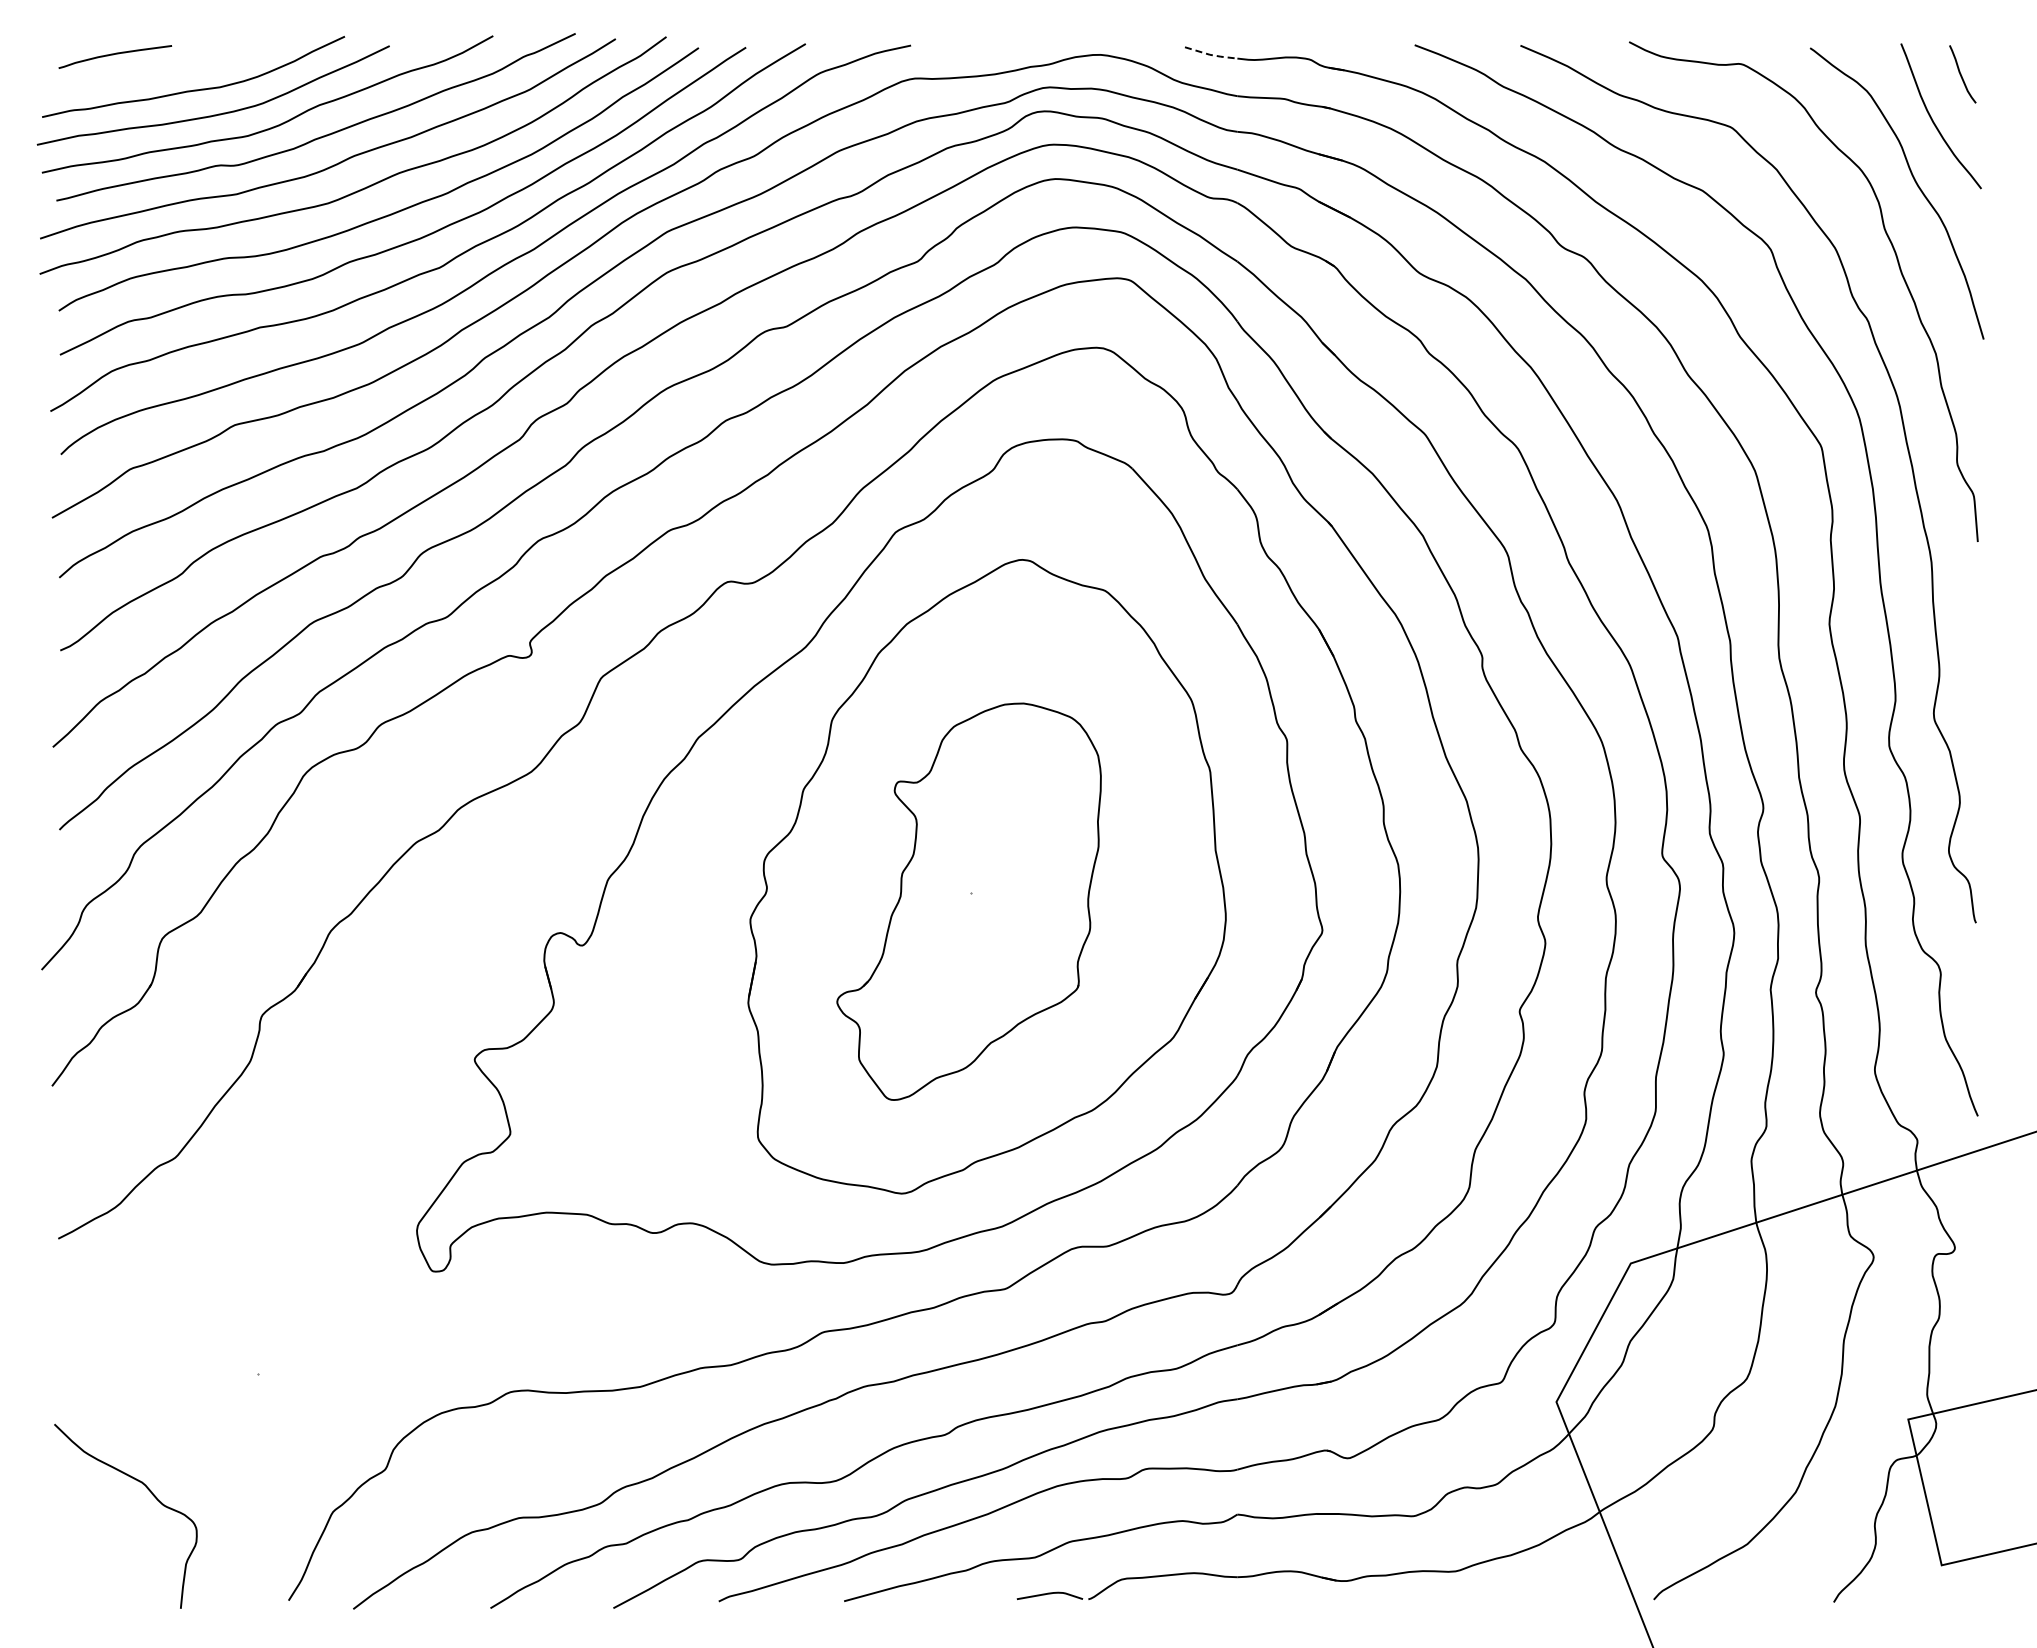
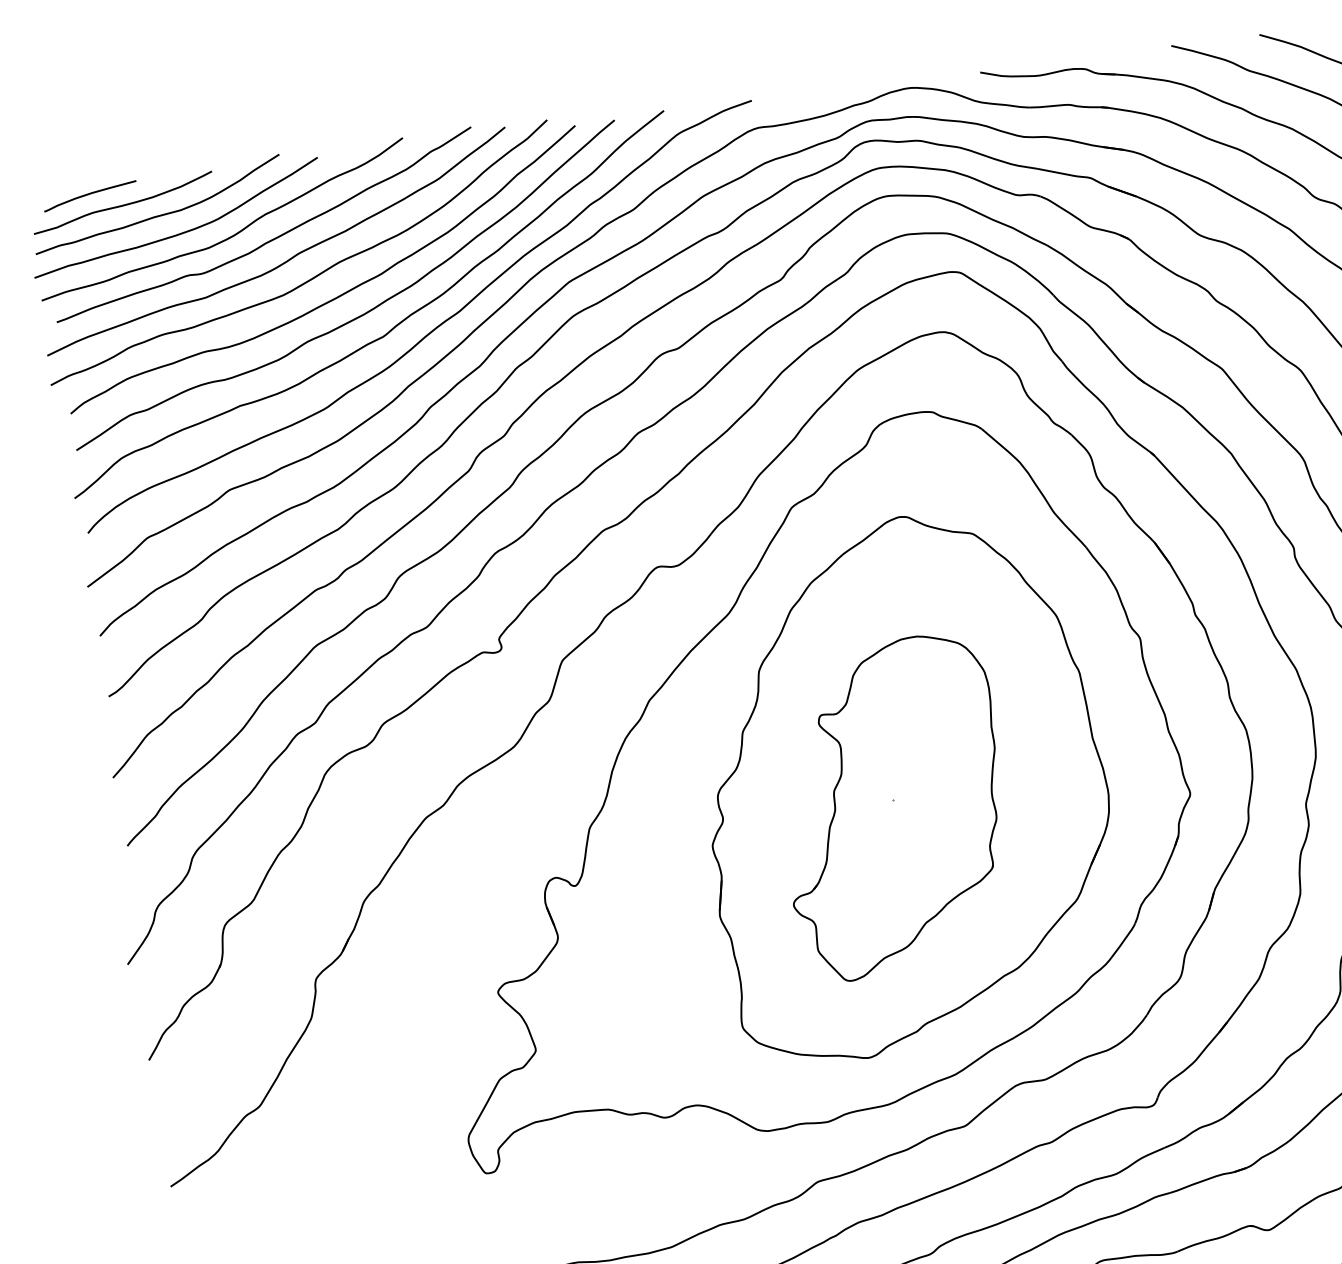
line: (1210, 54) -> (1002, 75), dashed -> solid
curve: (154, 71) -> (124, 204), added

